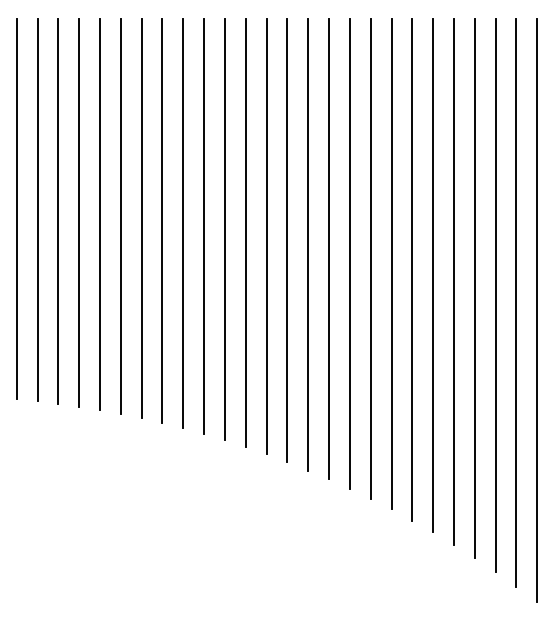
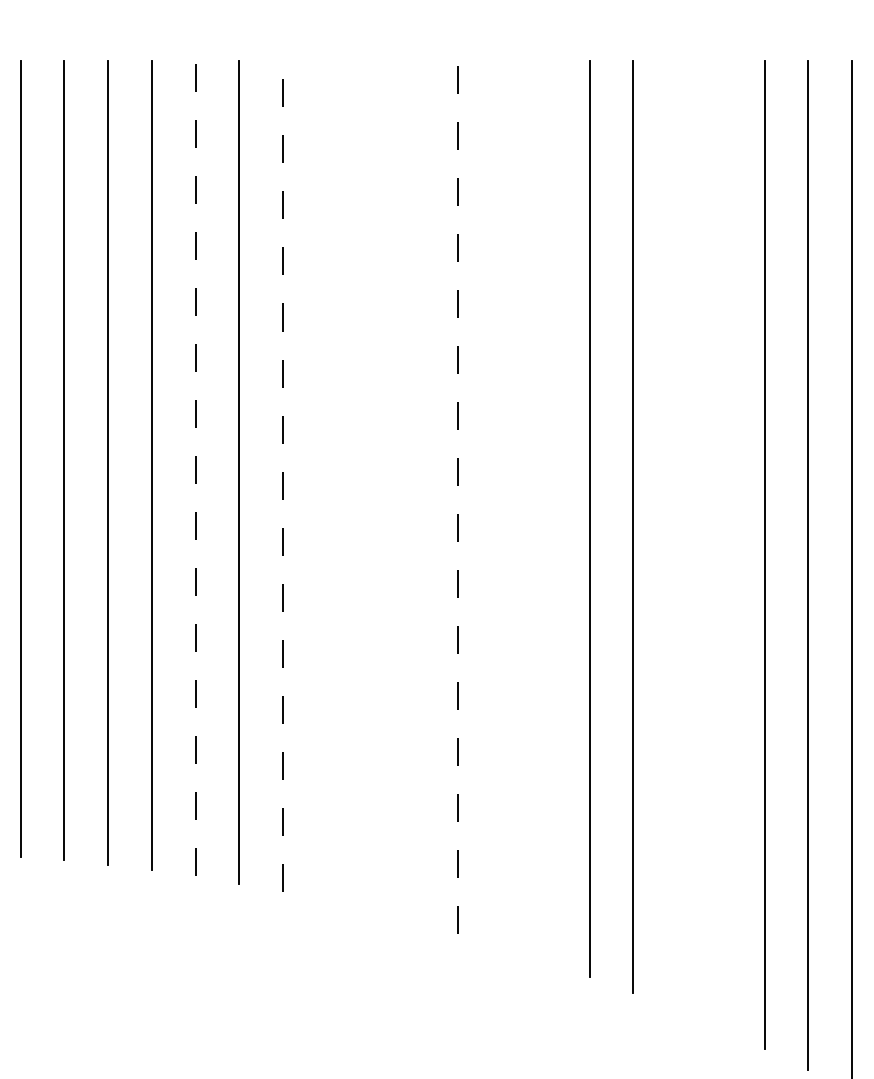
line: (79, 212) -> (196, 468), solid -> dashed
line: (120, 216) -> (282, 476), solid -> dashed
line: (141, 218) -> (326, 480), removed
line: (162, 220) -> (370, 485), removed
line: (183, 223) -> (414, 491), removed
line: (204, 226) -> (459, 497), solid -> dashed
line: (224, 229) -> (501, 504), removed
line: (245, 232) -> (545, 510), removed
line: (308, 244) -> (677, 535), removed
line: (329, 248) -> (721, 543), removed

